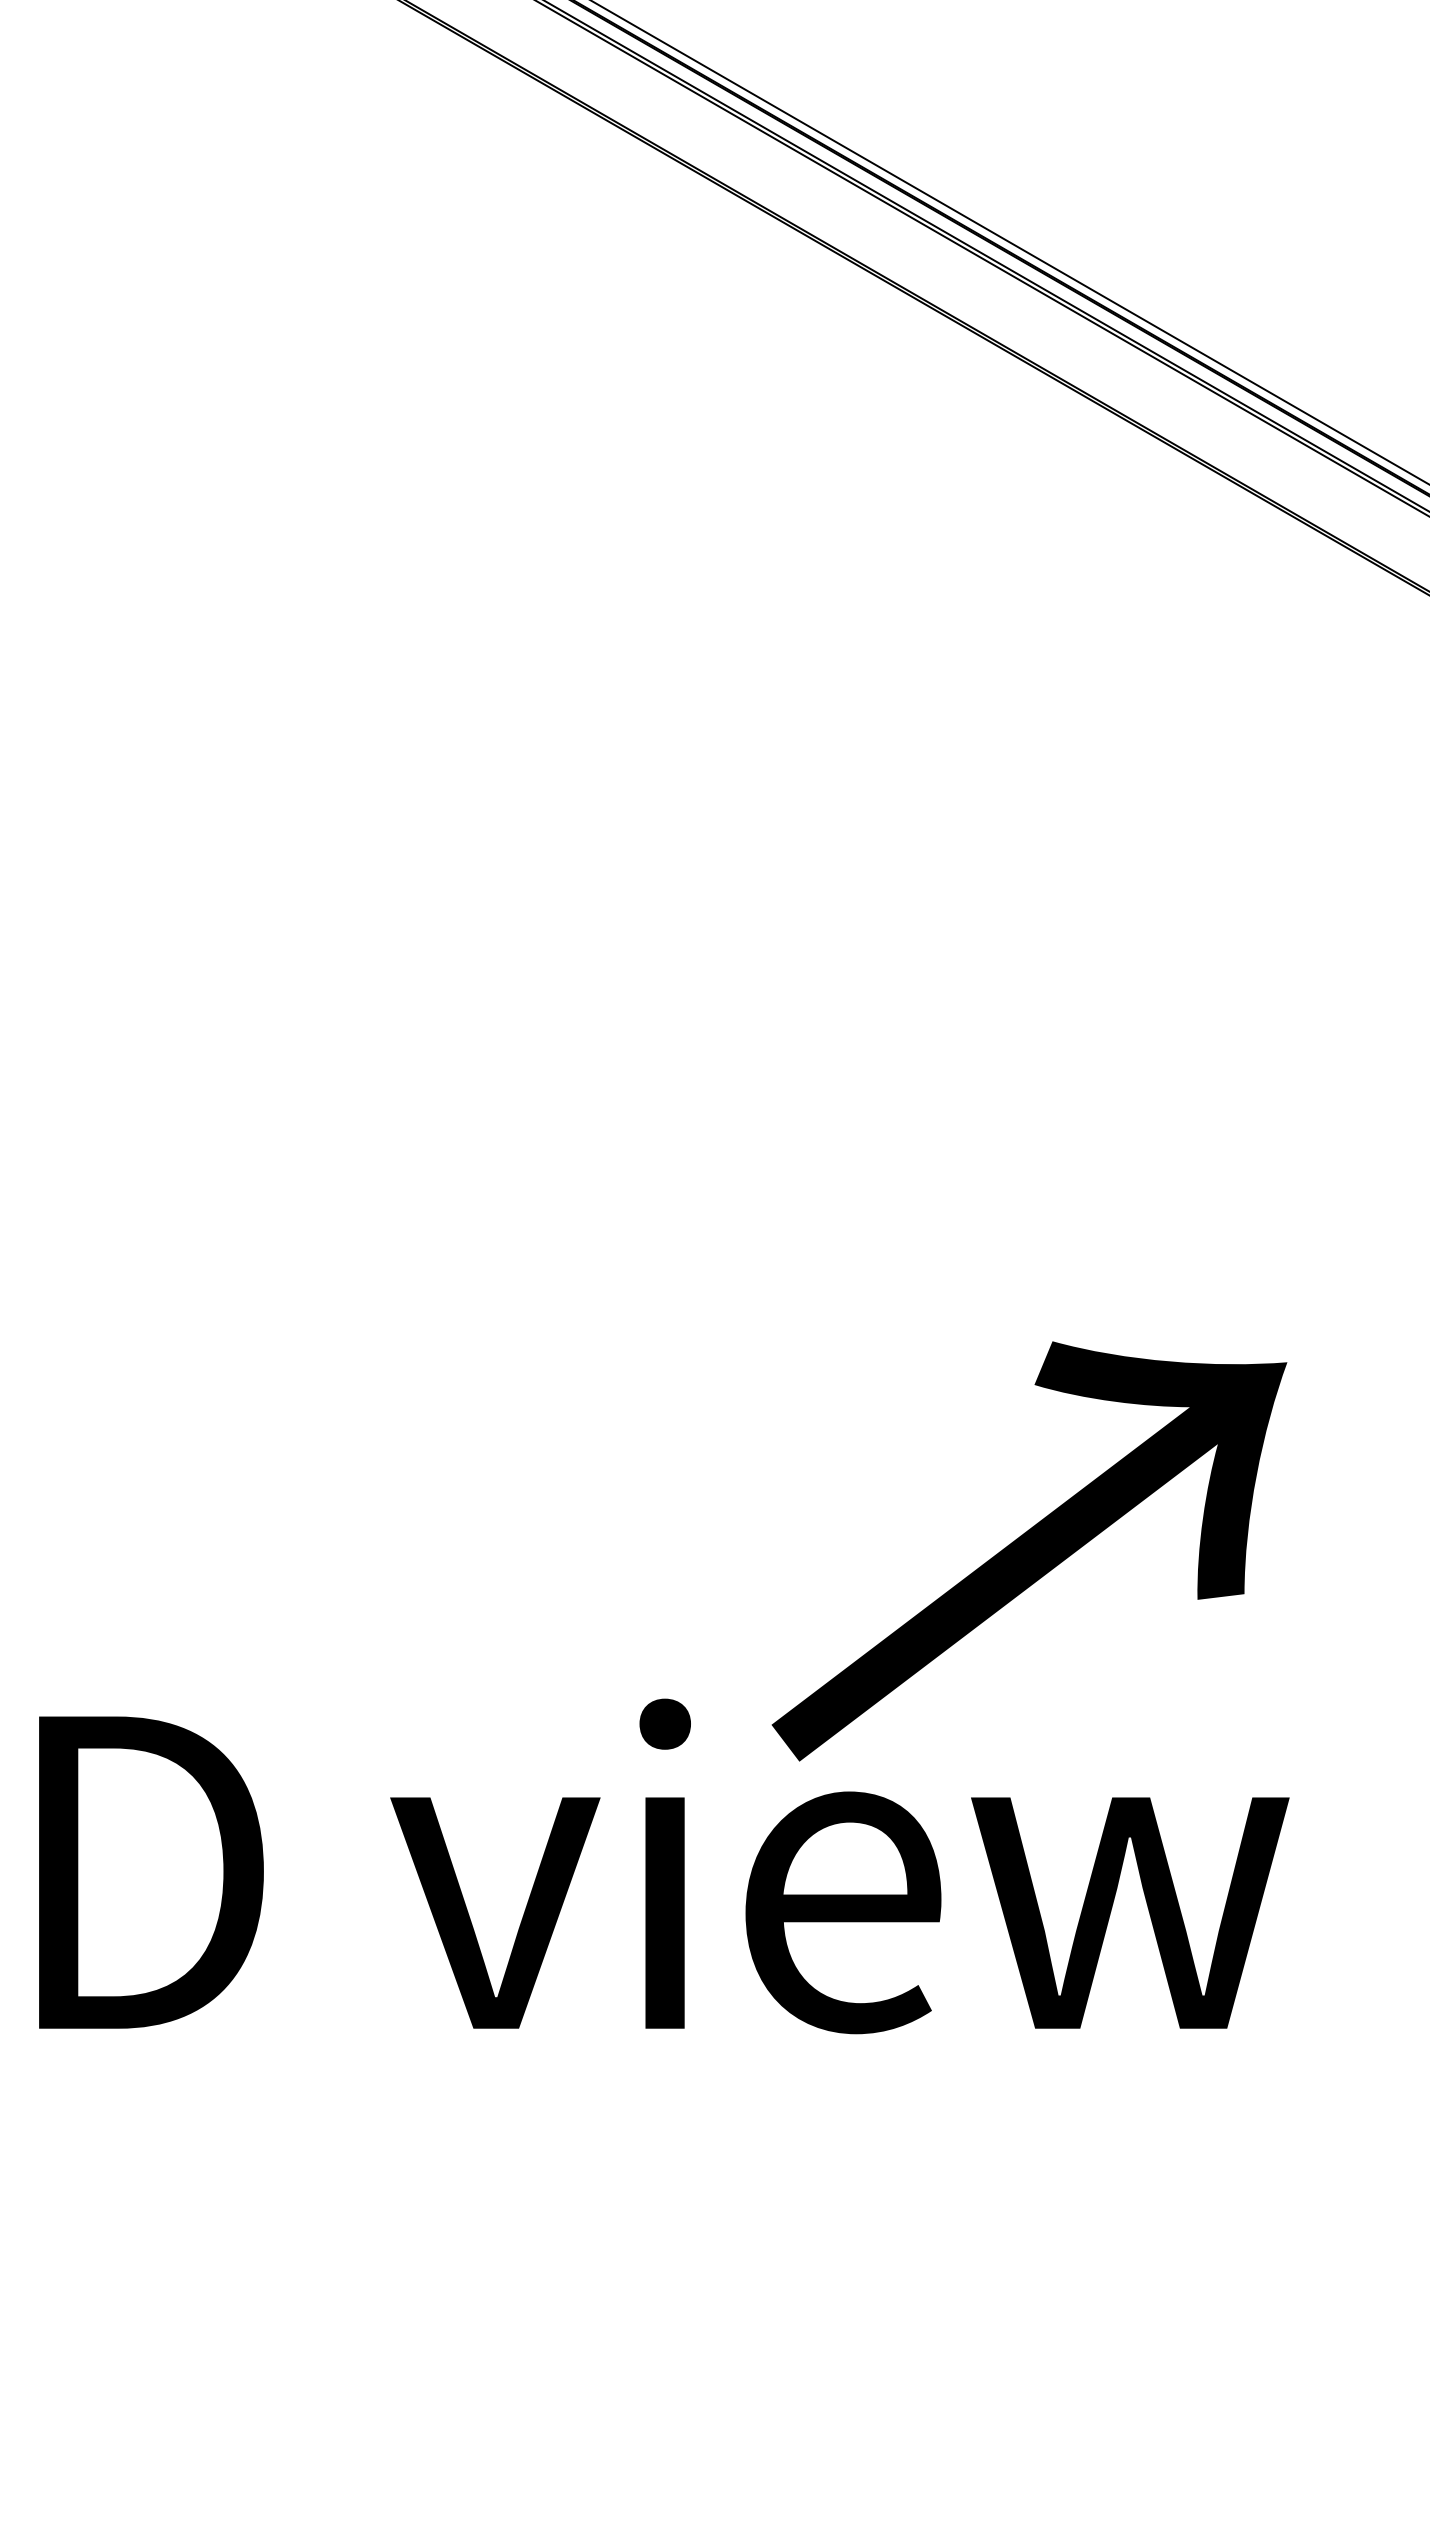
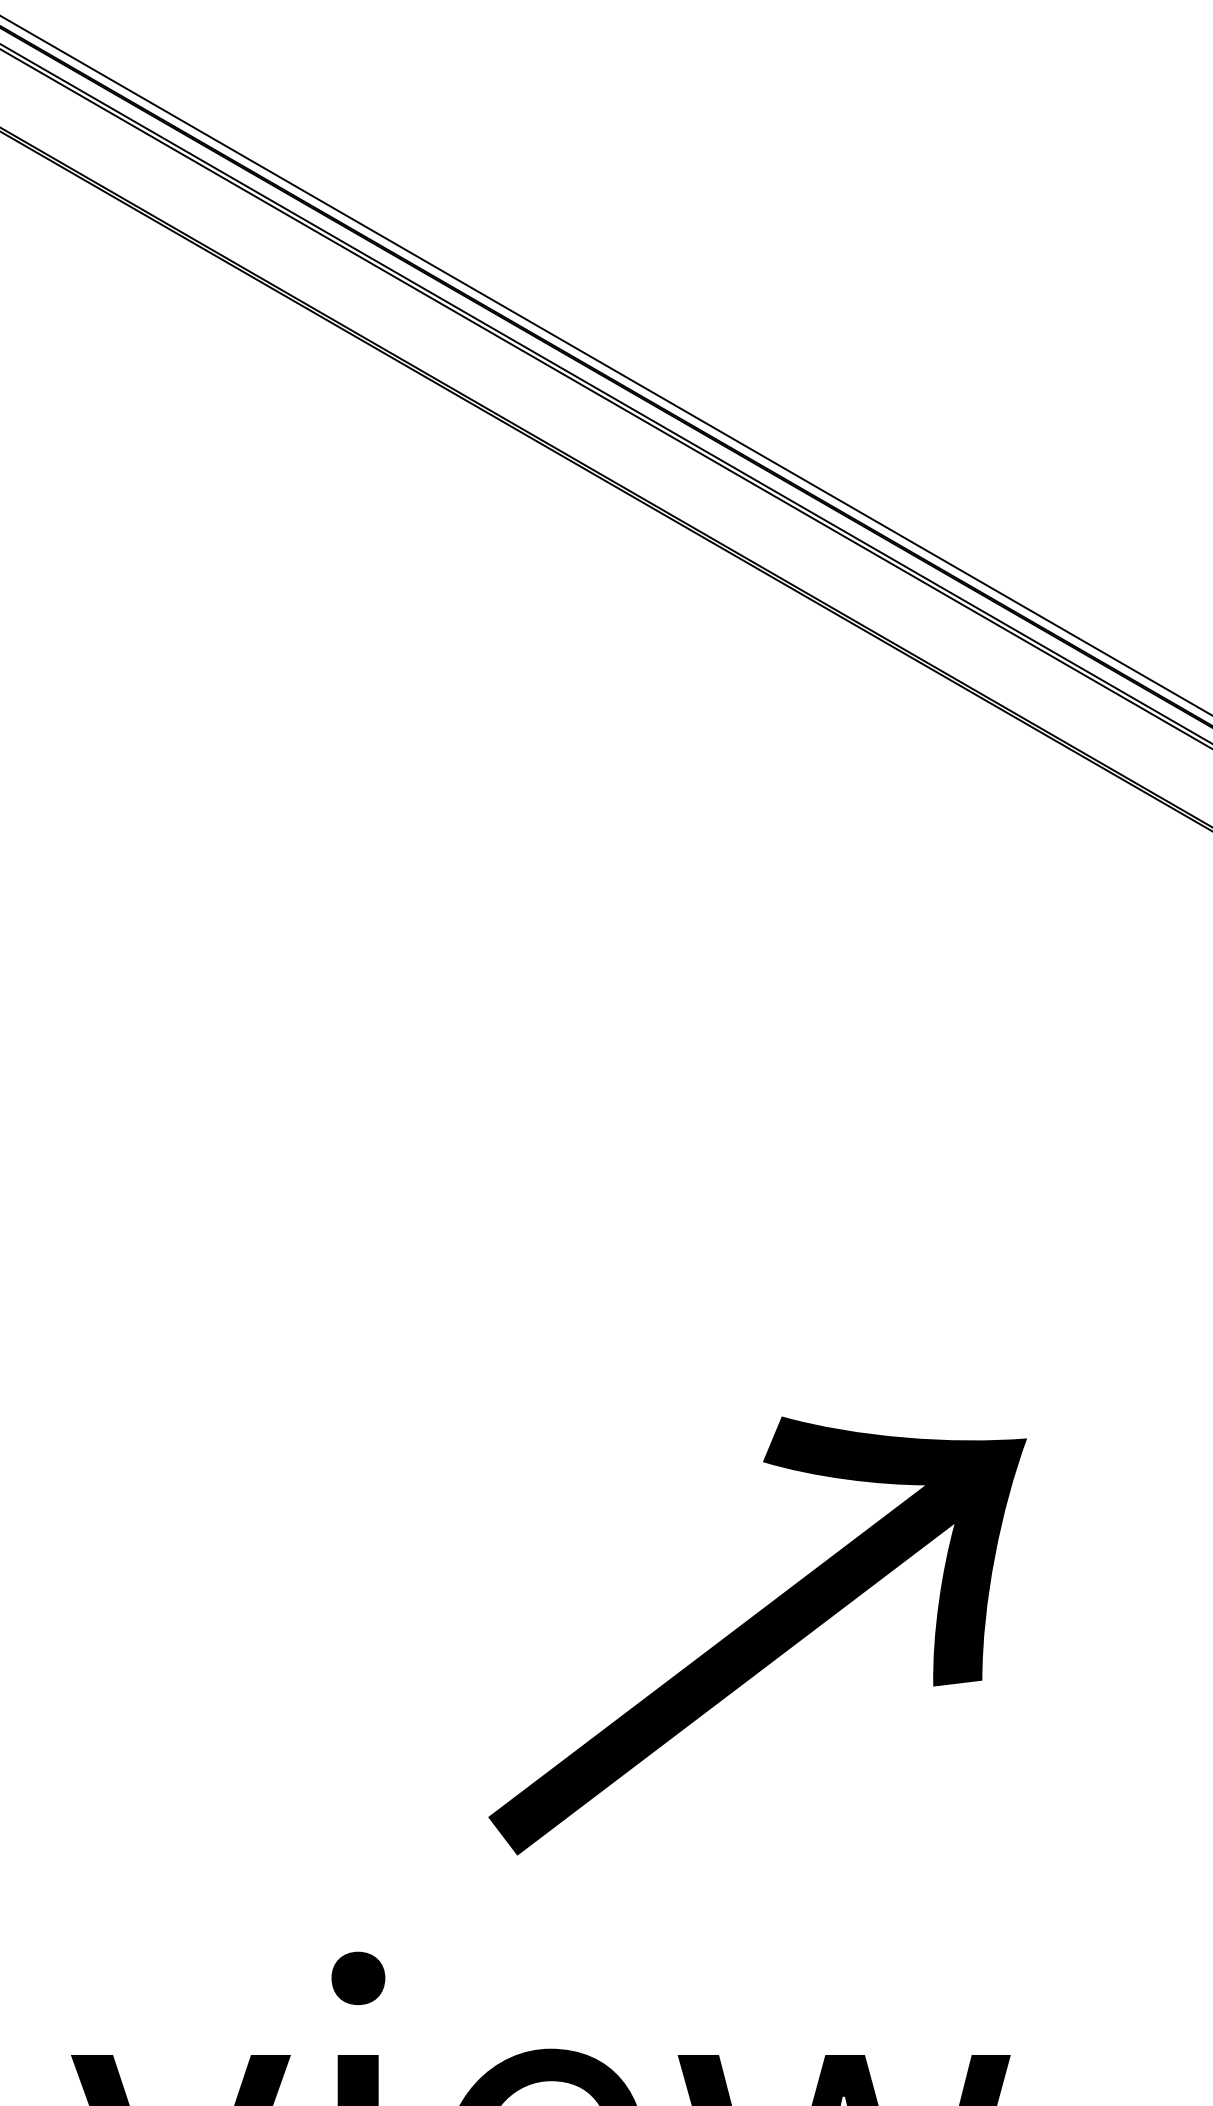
text: (1029, 1551) -> (757, 1636), moved

